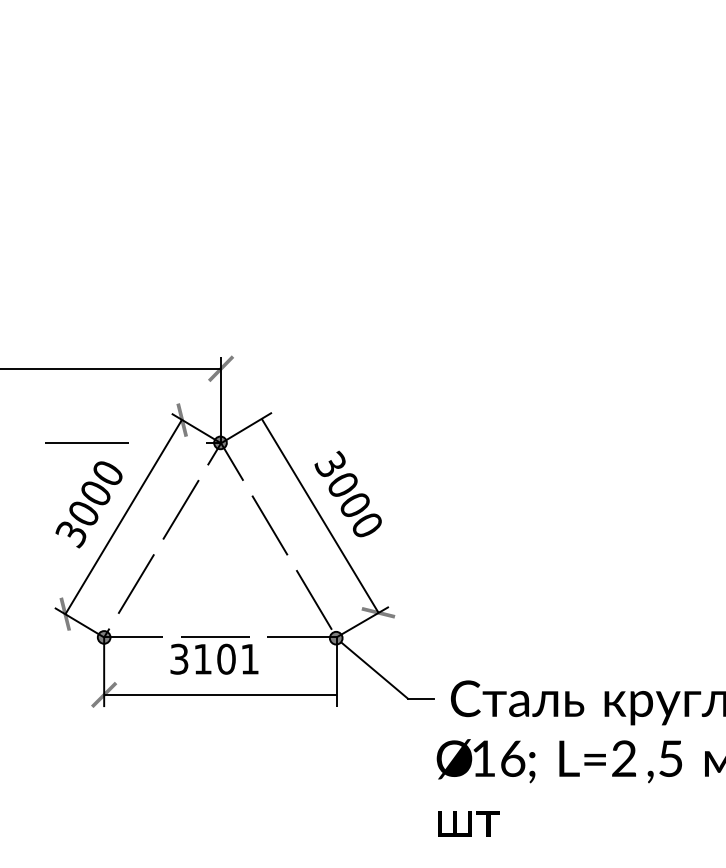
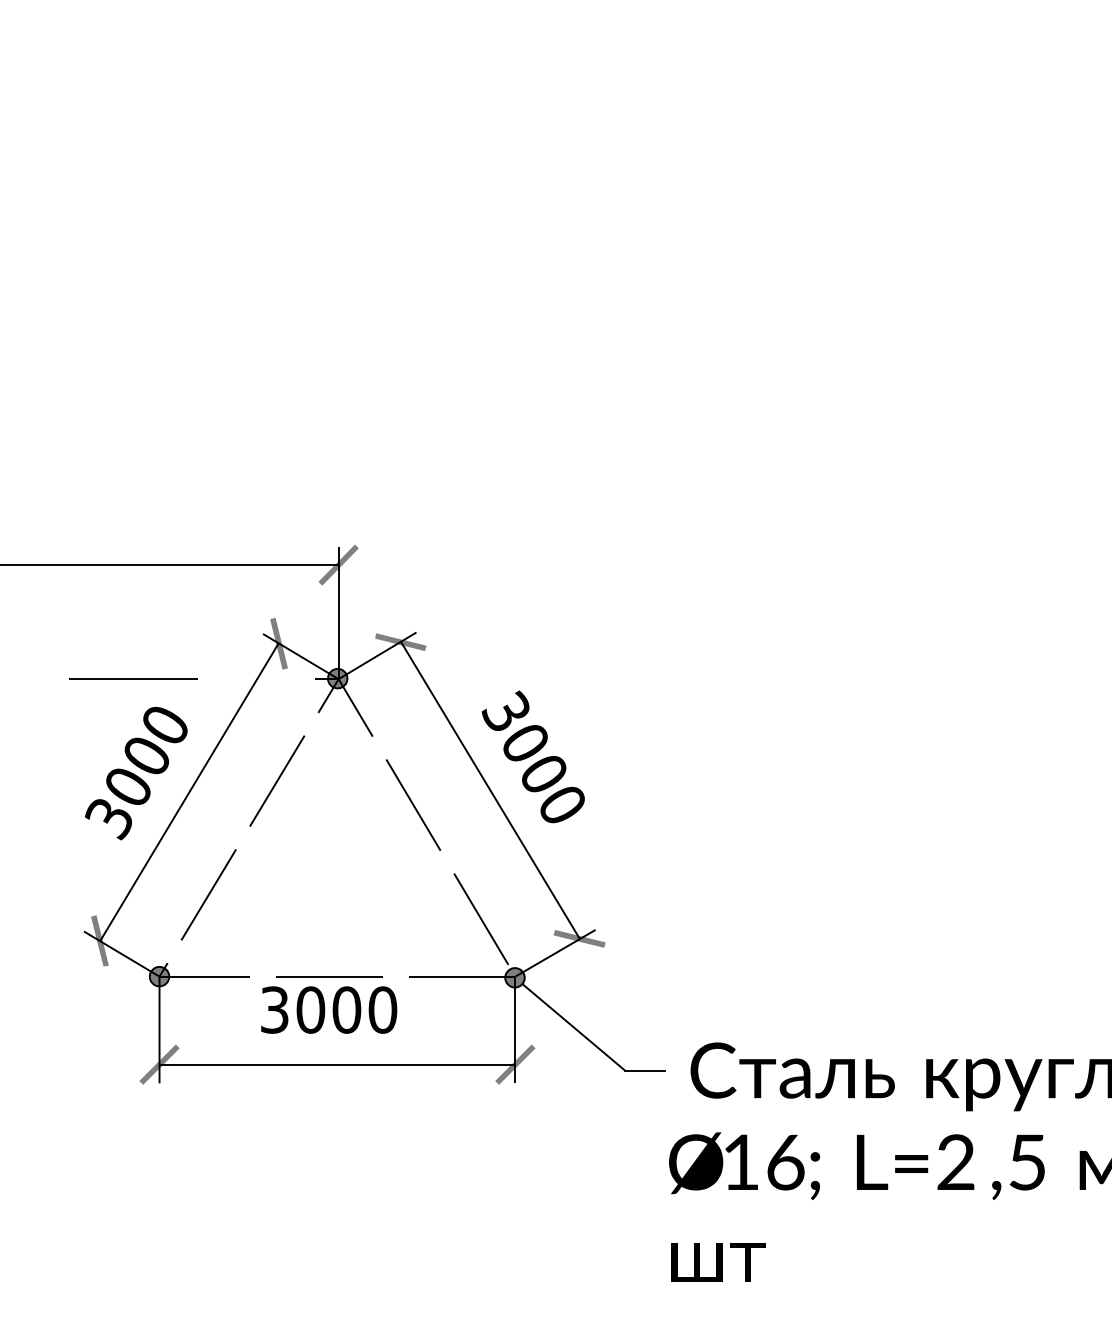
fill: (261, 418) -> (400, 641), added
text: (226, 658) -> (346, 1008), 3101 -> 3000
fill: (336, 694) -> (515, 1064), added

